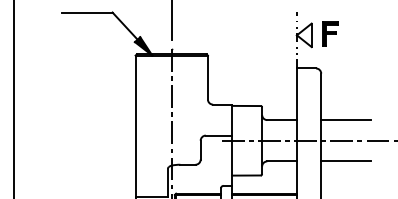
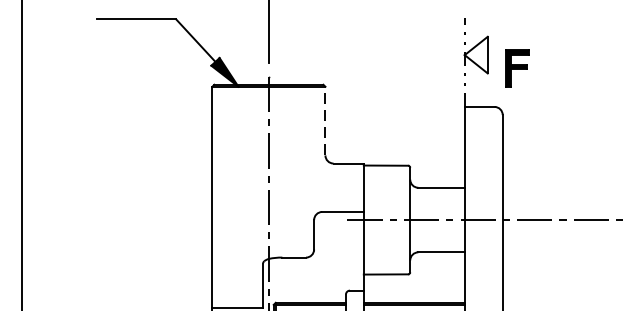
part: (330, 33) -> (517, 67), moved
line: (207, 77) -> (324, 121), solid -> dashed
line: (345, 120) -> (540, 188), removed
line: (345, 161) -> (540, 252), removed

